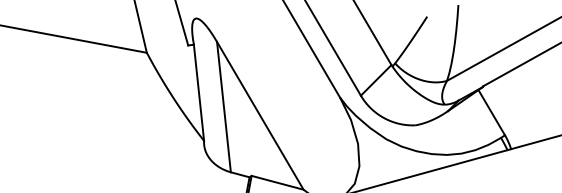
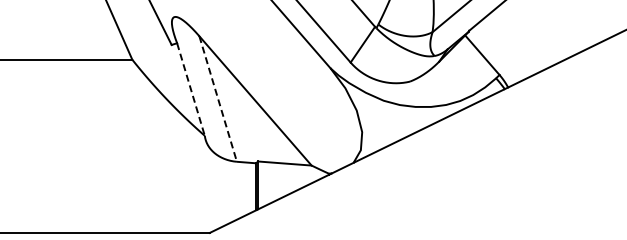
line: (199, 93) -> (191, 90), solid -> dashed
line: (224, 107) -> (218, 99), solid -> dashed

